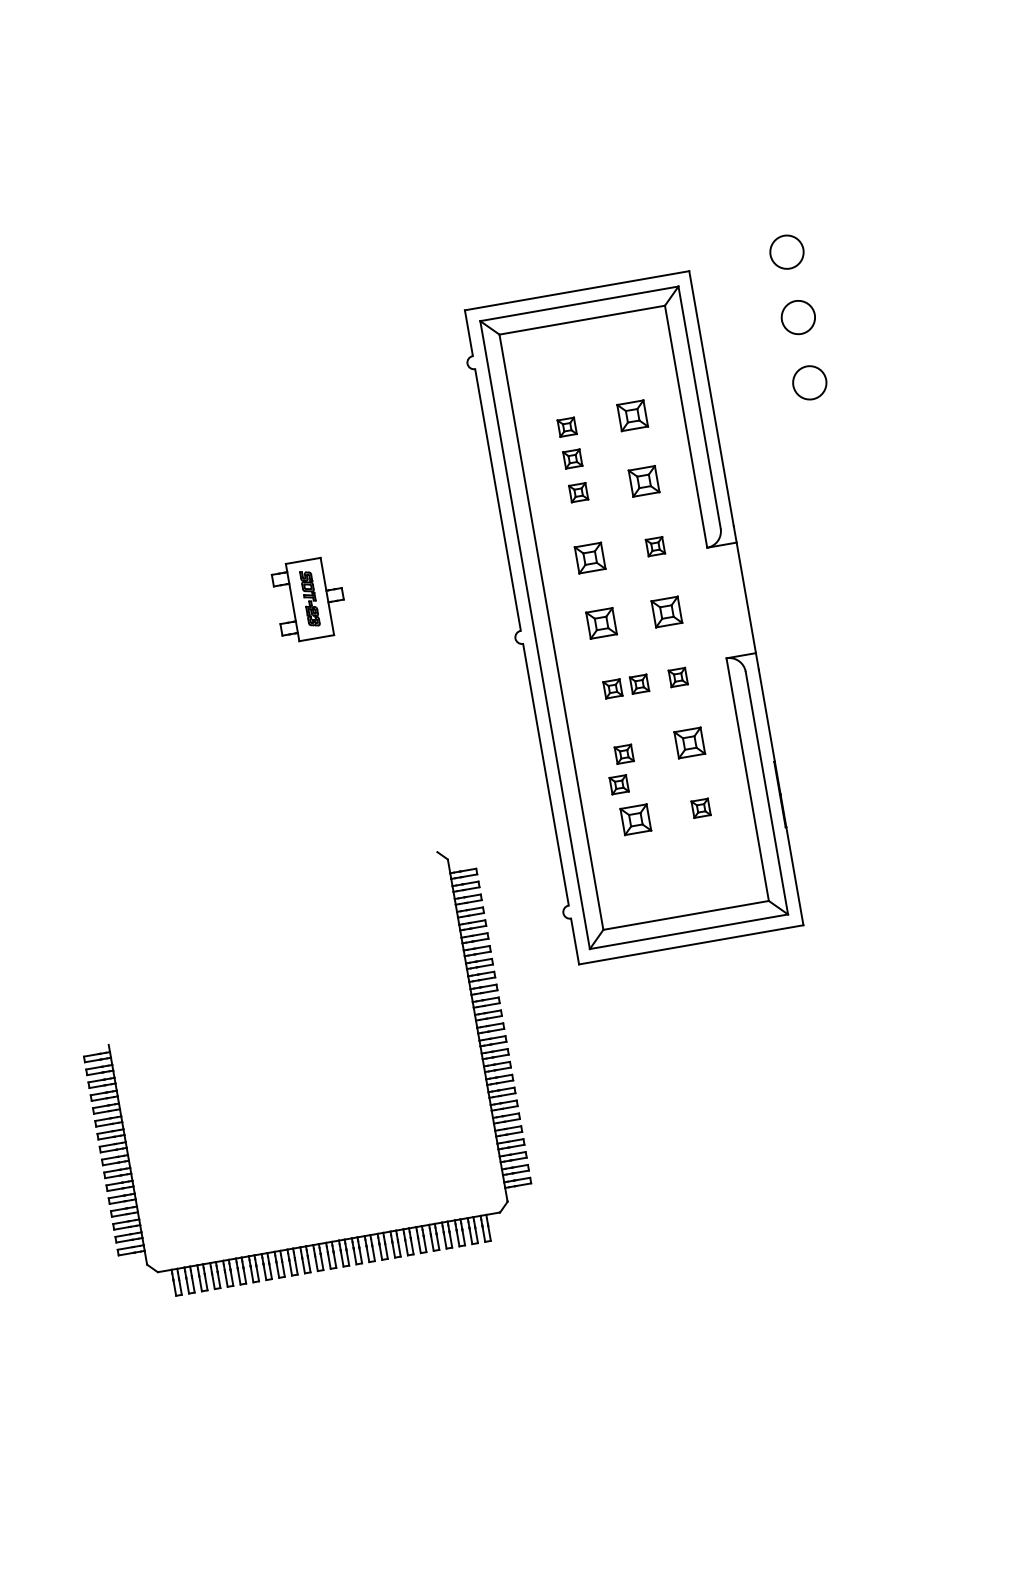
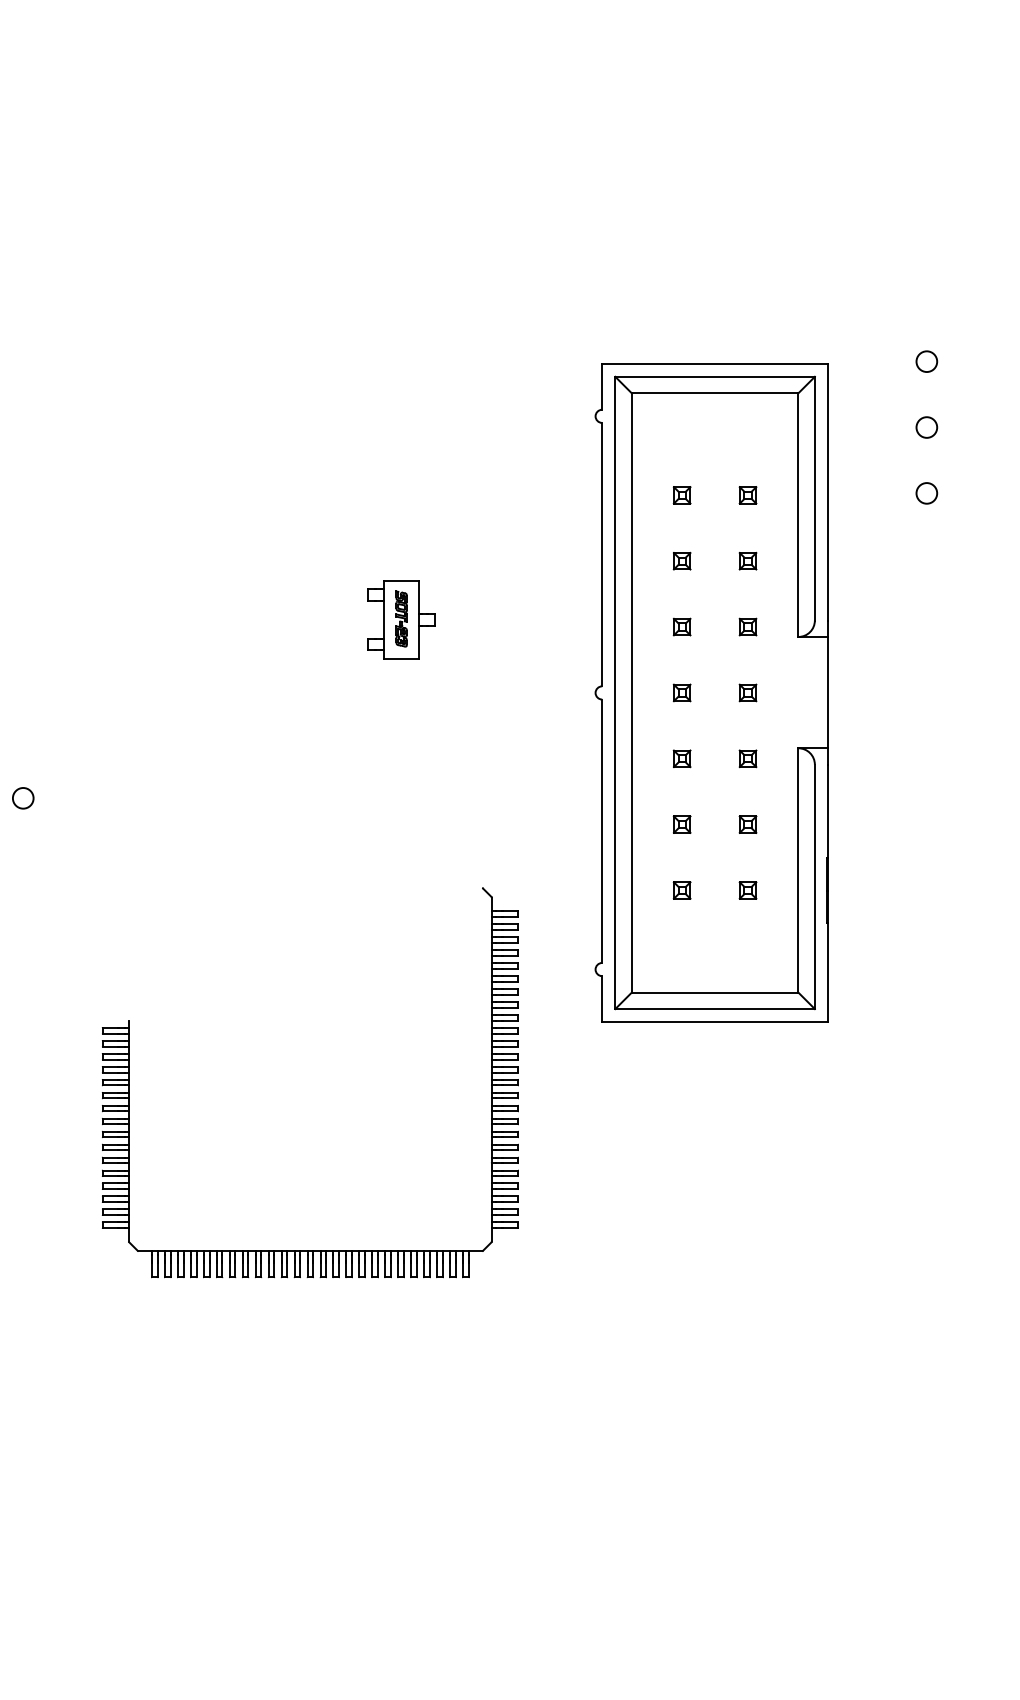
circle: (786, 251) -> (926, 361), size x0.62
circle: (798, 317) -> (926, 427), size x0.62
circle: (809, 383) -> (926, 493), size x0.62
part: (632, 416) -> (747, 495), size x0.62
part: (572, 459) -> (681, 527), removed
part: (643, 480) -> (747, 560), size x0.62
part: (589, 557) -> (681, 626), size x0.62
part: (666, 611) -> (747, 692), size x0.62
part: (600, 623) -> (681, 692), size x0.62
part: (638, 684) -> (708, 758), removed
part: (689, 742) -> (747, 824), size x0.62
part: (618, 784) -> (671, 853), removed
part: (635, 819) -> (681, 890), size x0.62

